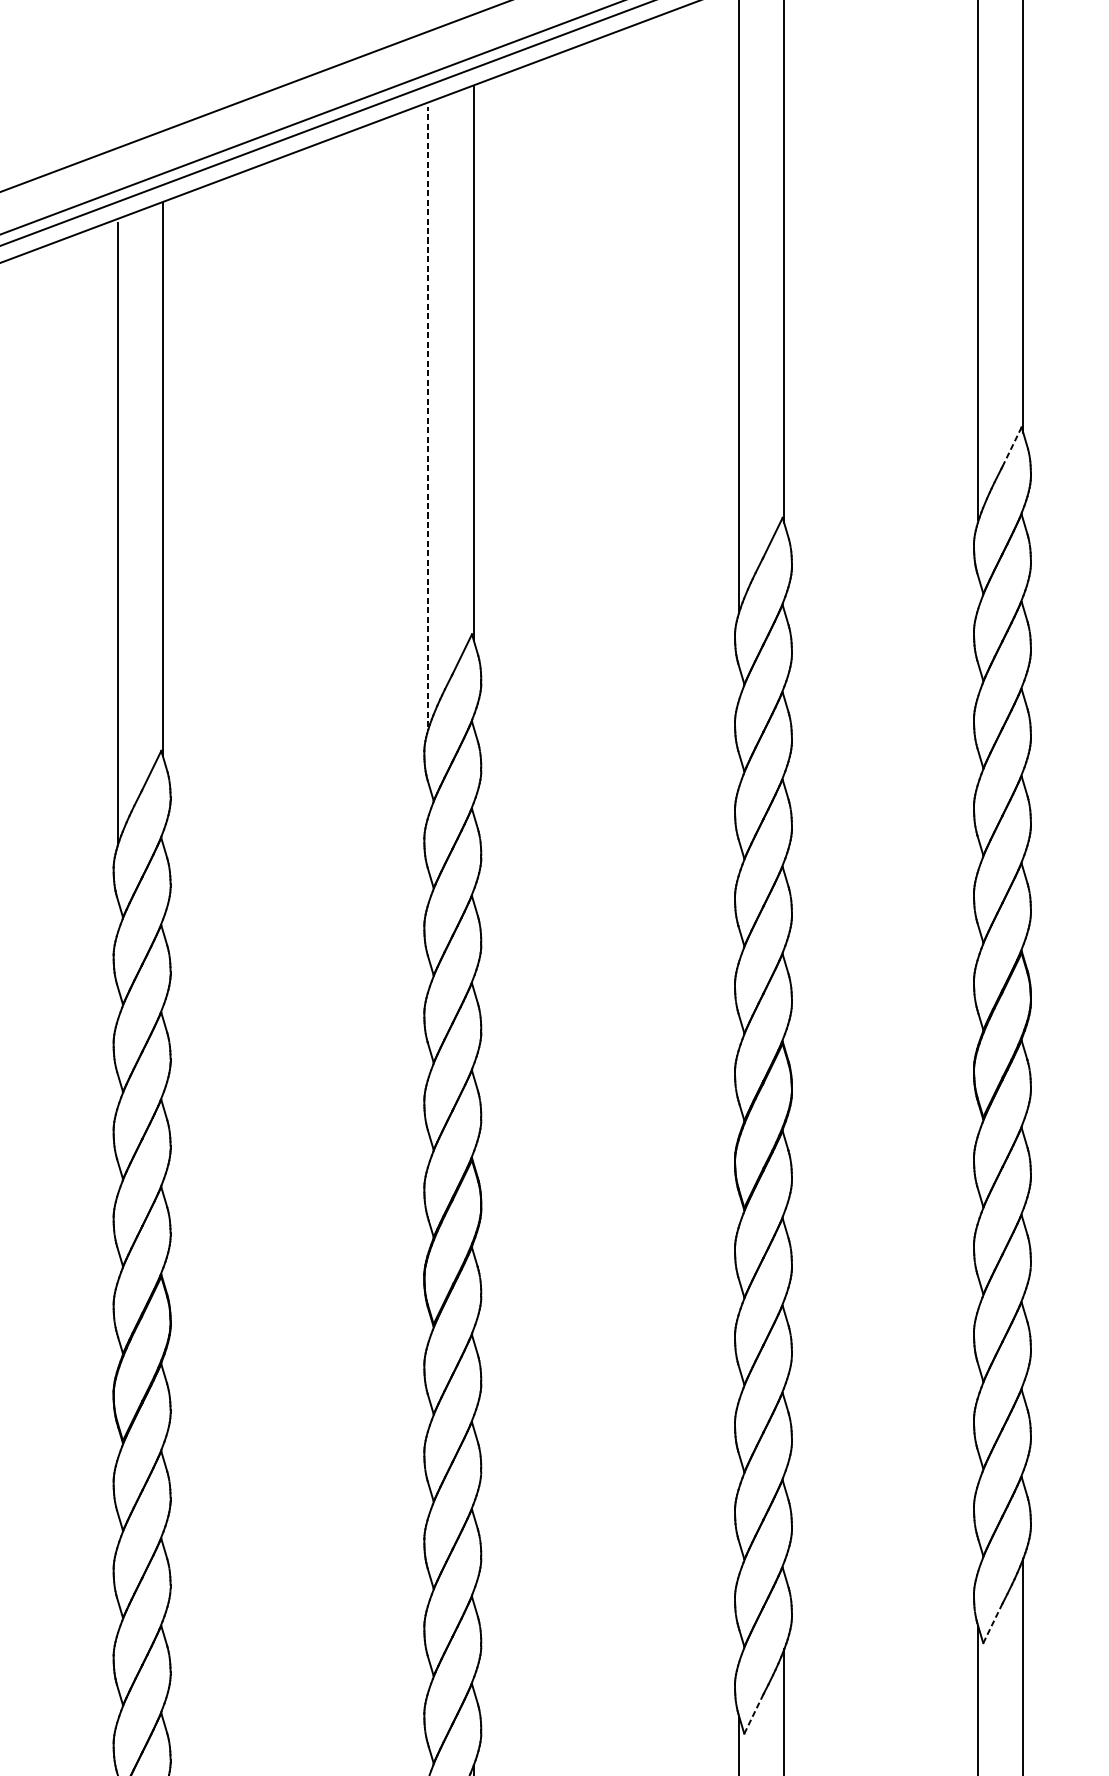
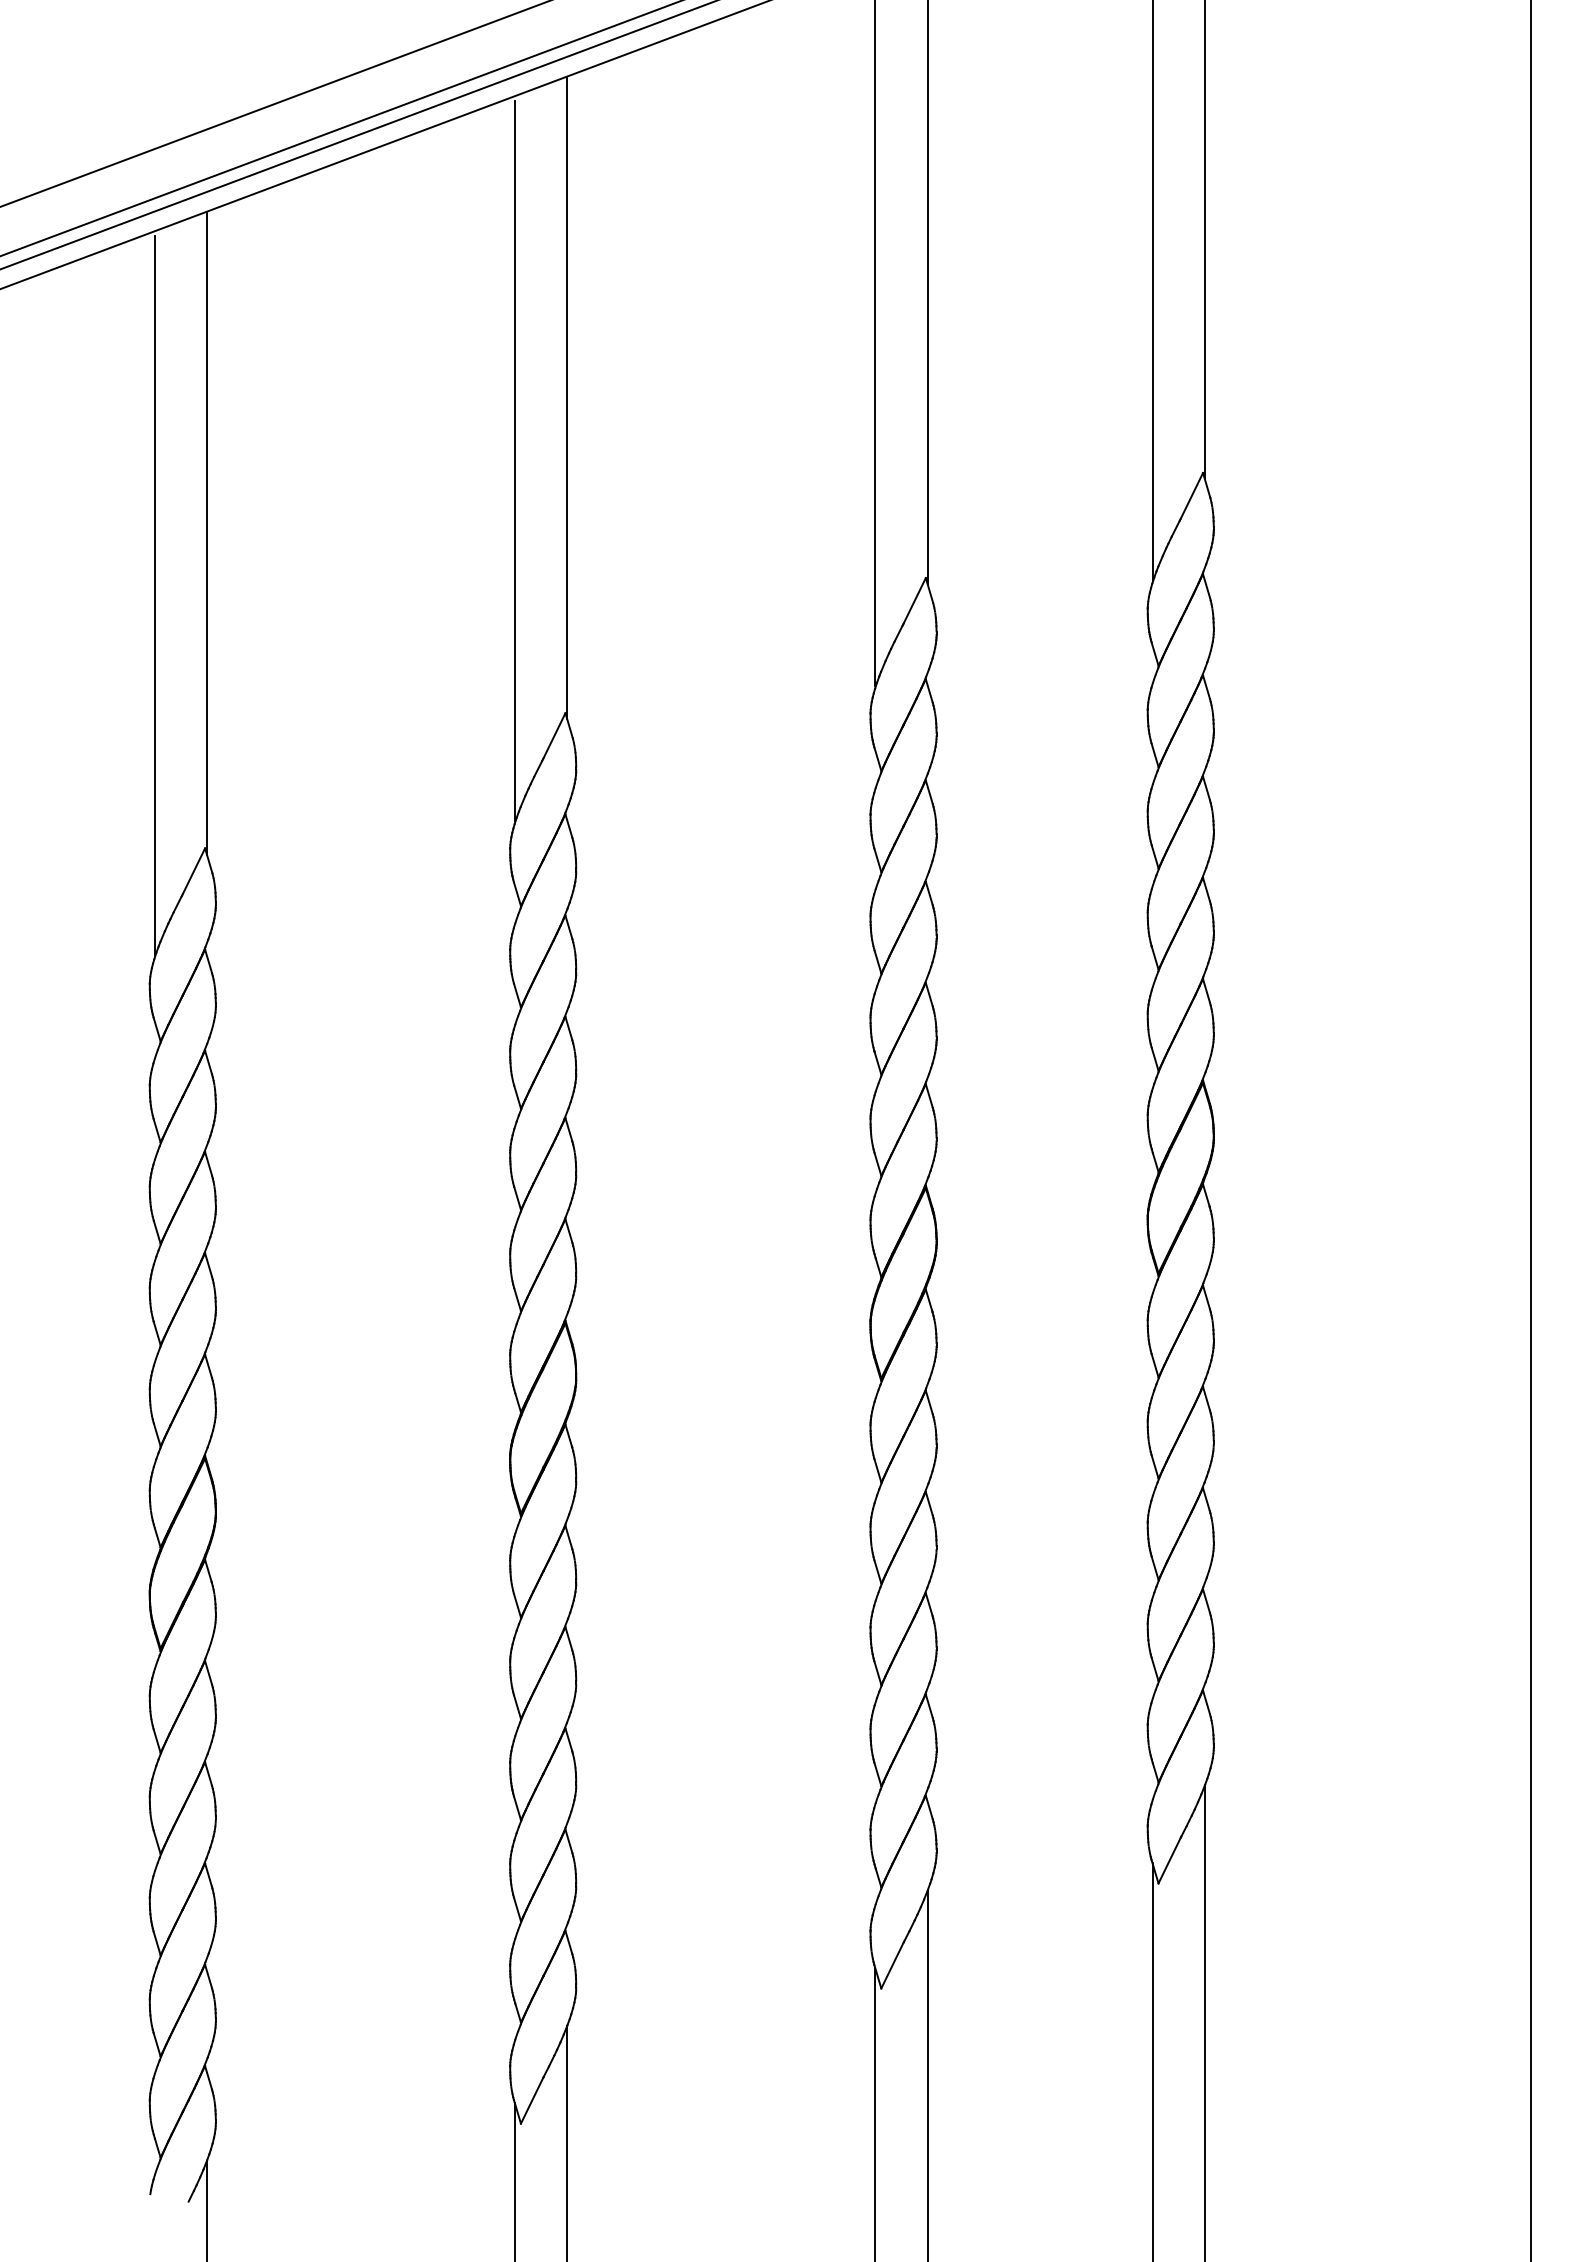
line: (428, 417) -> (514, 461), dashed -> solid
line: (1011, 447) -> (1191, 496), dashed -> solid
line: (992, 1623) -> (1169, 1860), dashed -> solid
line: (753, 1713) -> (892, 1965), dashed -> solid

